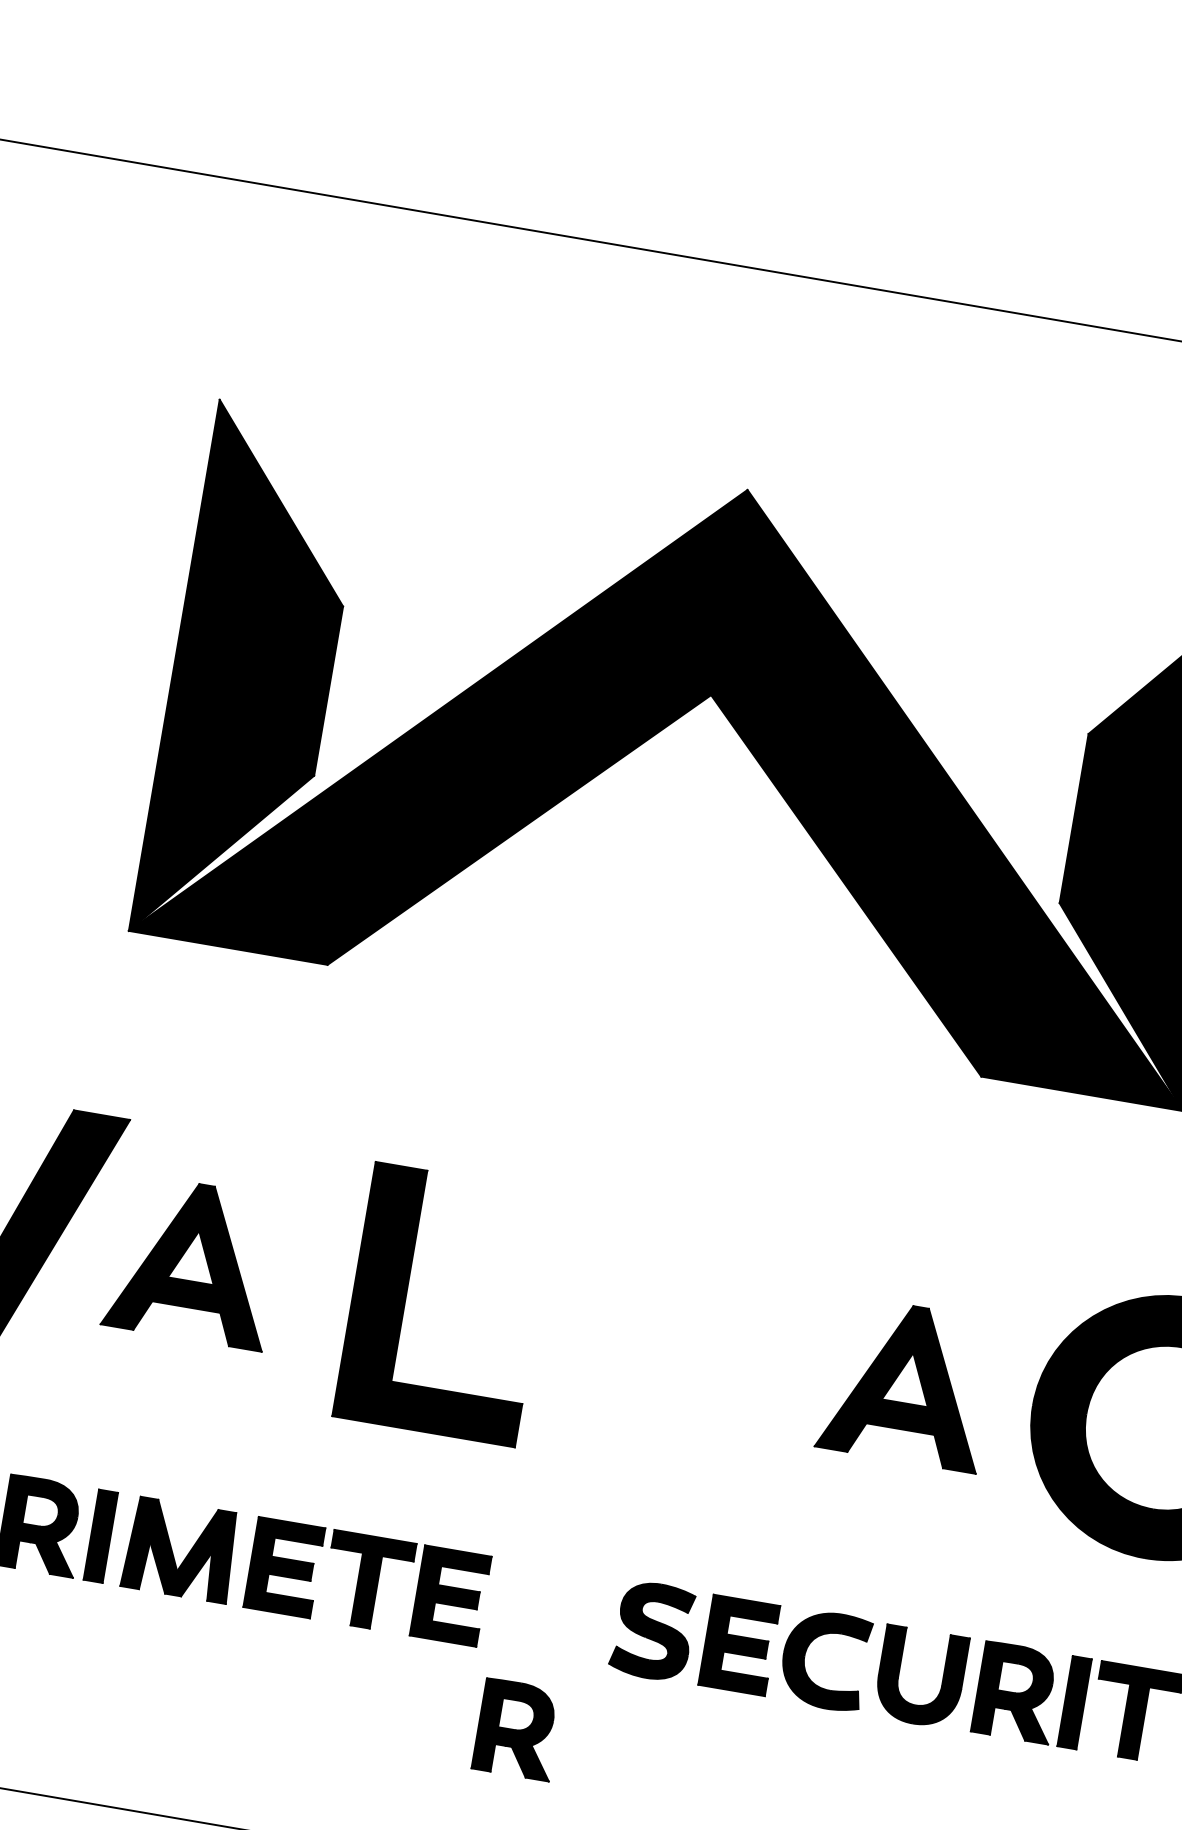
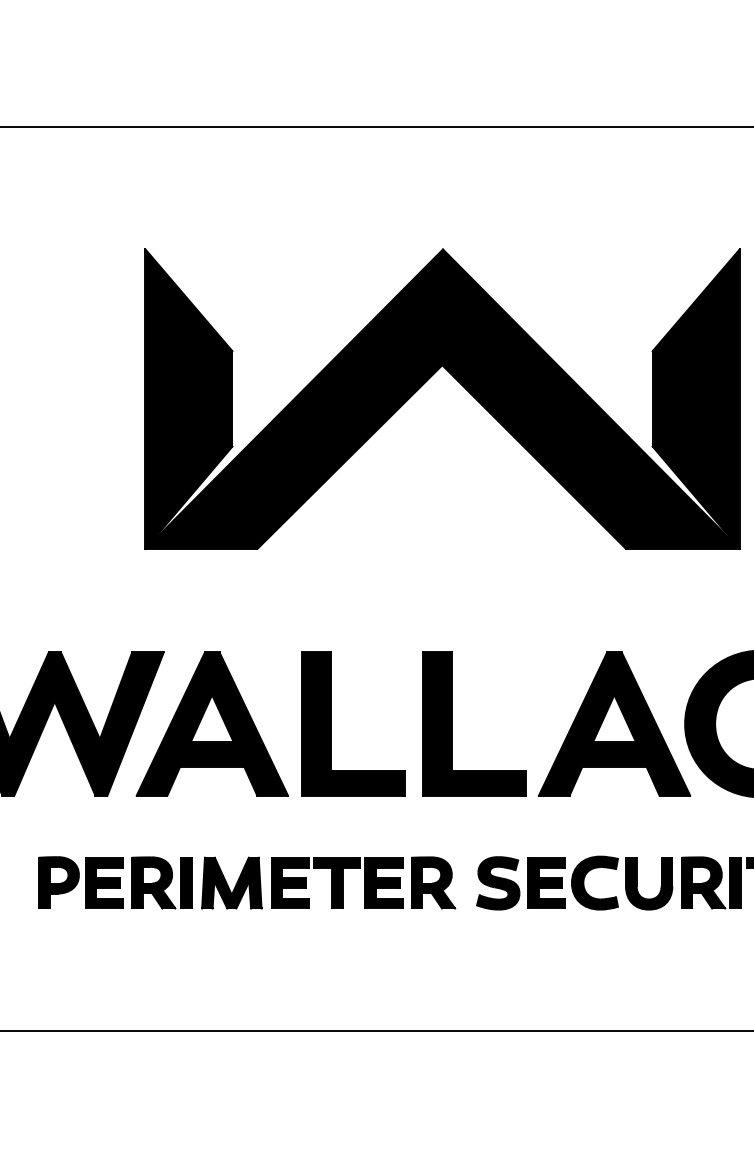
part: (193, 1260) -> (211, 723), size x1.67
part: (620, 1333) -> (452, 723), added
part: (907, 1382) -> (614, 723), size x1.67
part: (518, 1728) -> (433, 882), moved

